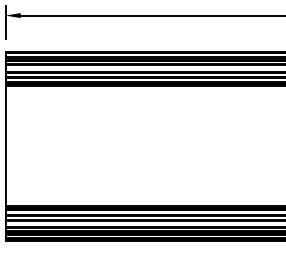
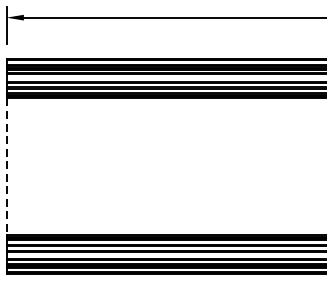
line: (5, 146) -> (6, 167), solid -> dashed

